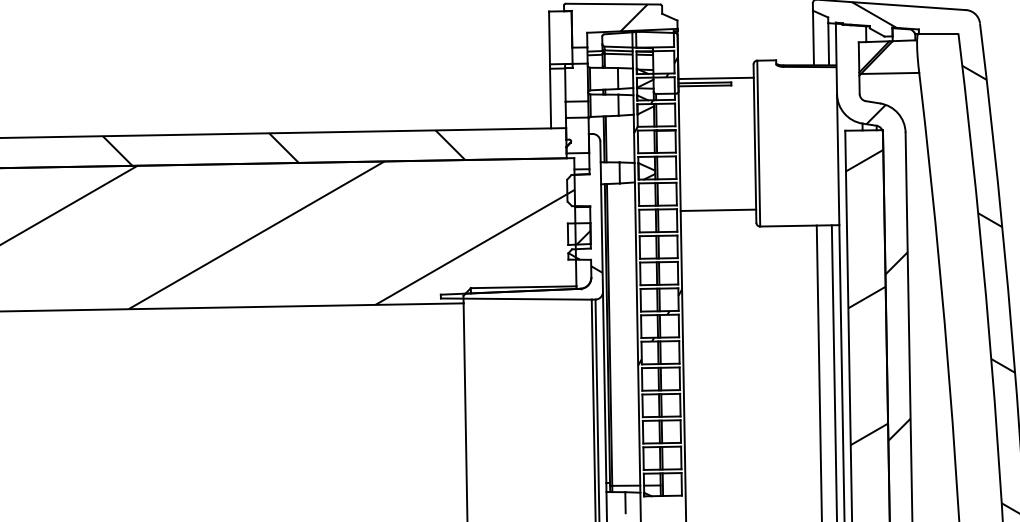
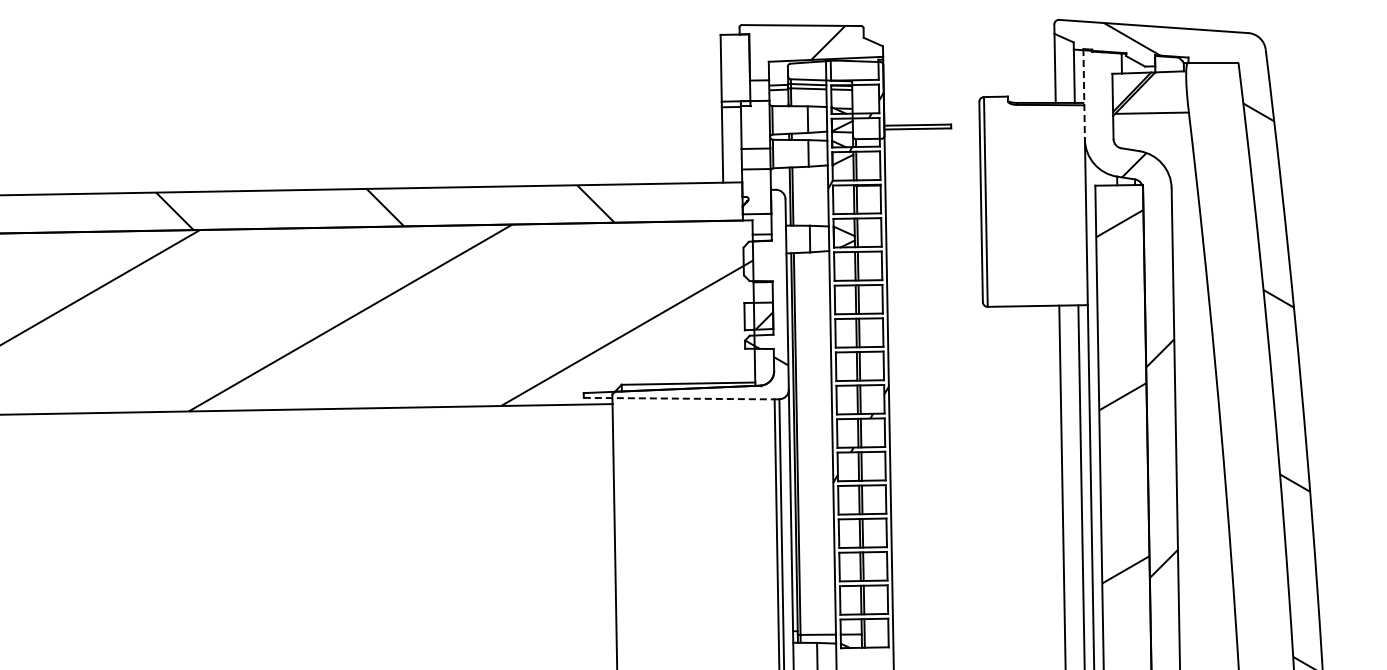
line: (836, 58) -> (1084, 94), solid -> dashed
line: (715, 78) -> (931, 119), removed
line: (718, 210) -> (934, 286), removed
line: (516, 298) -> (679, 398), solid -> dashed

